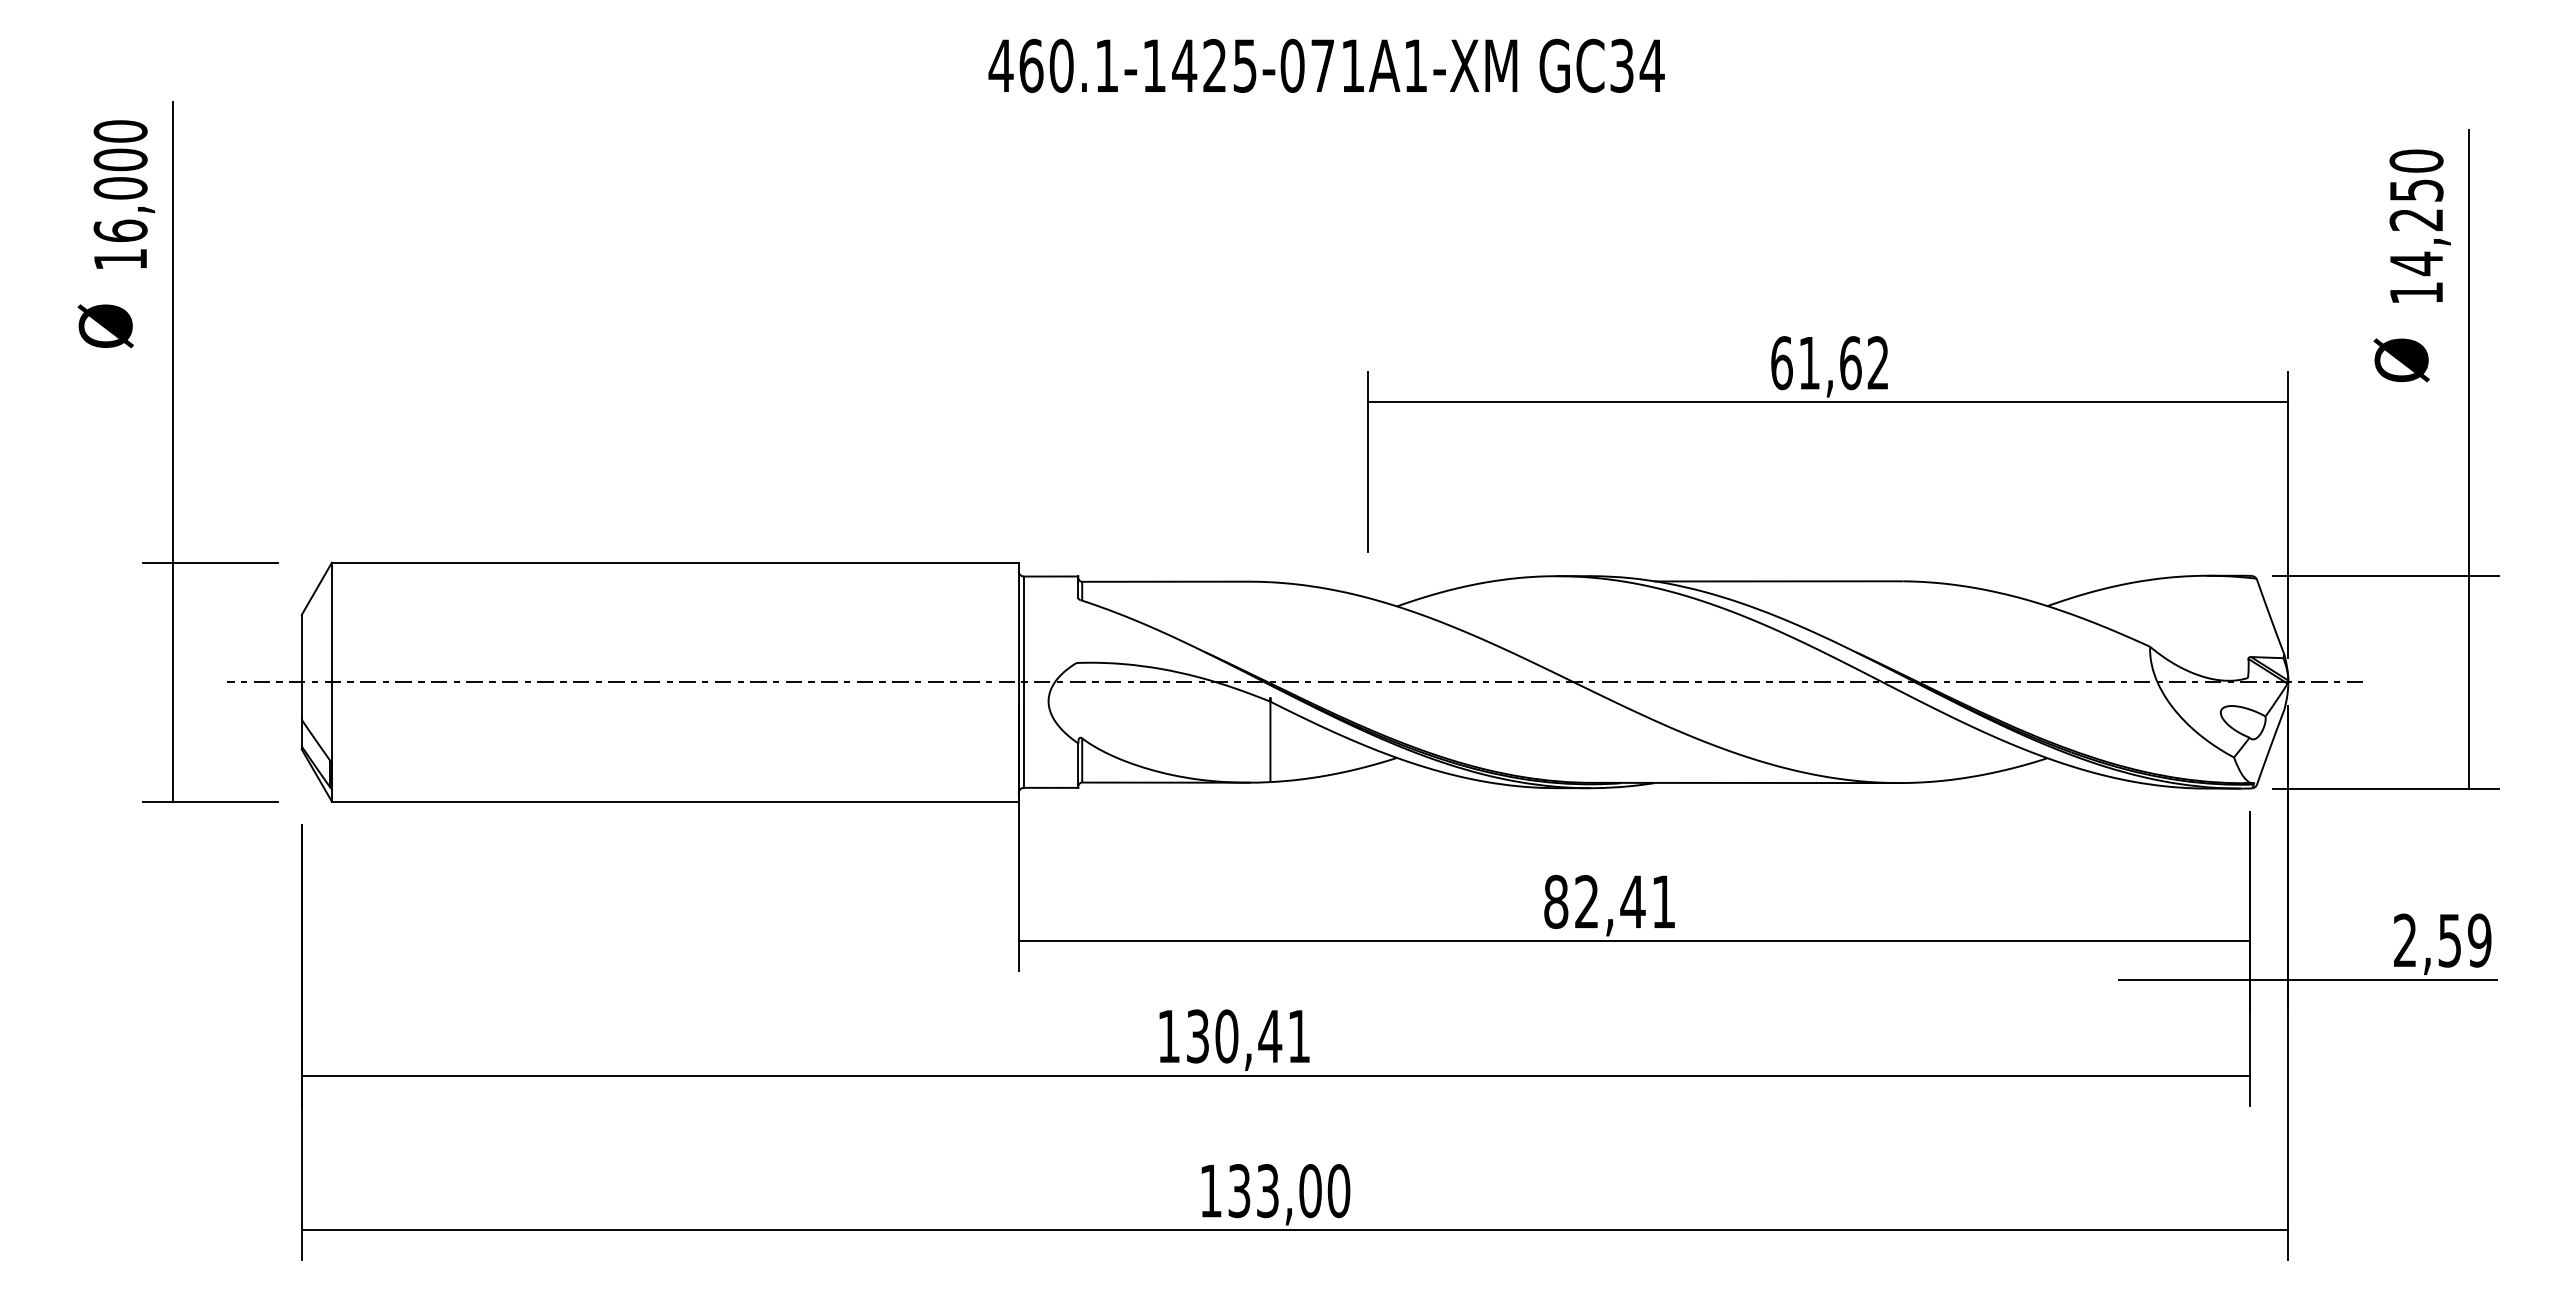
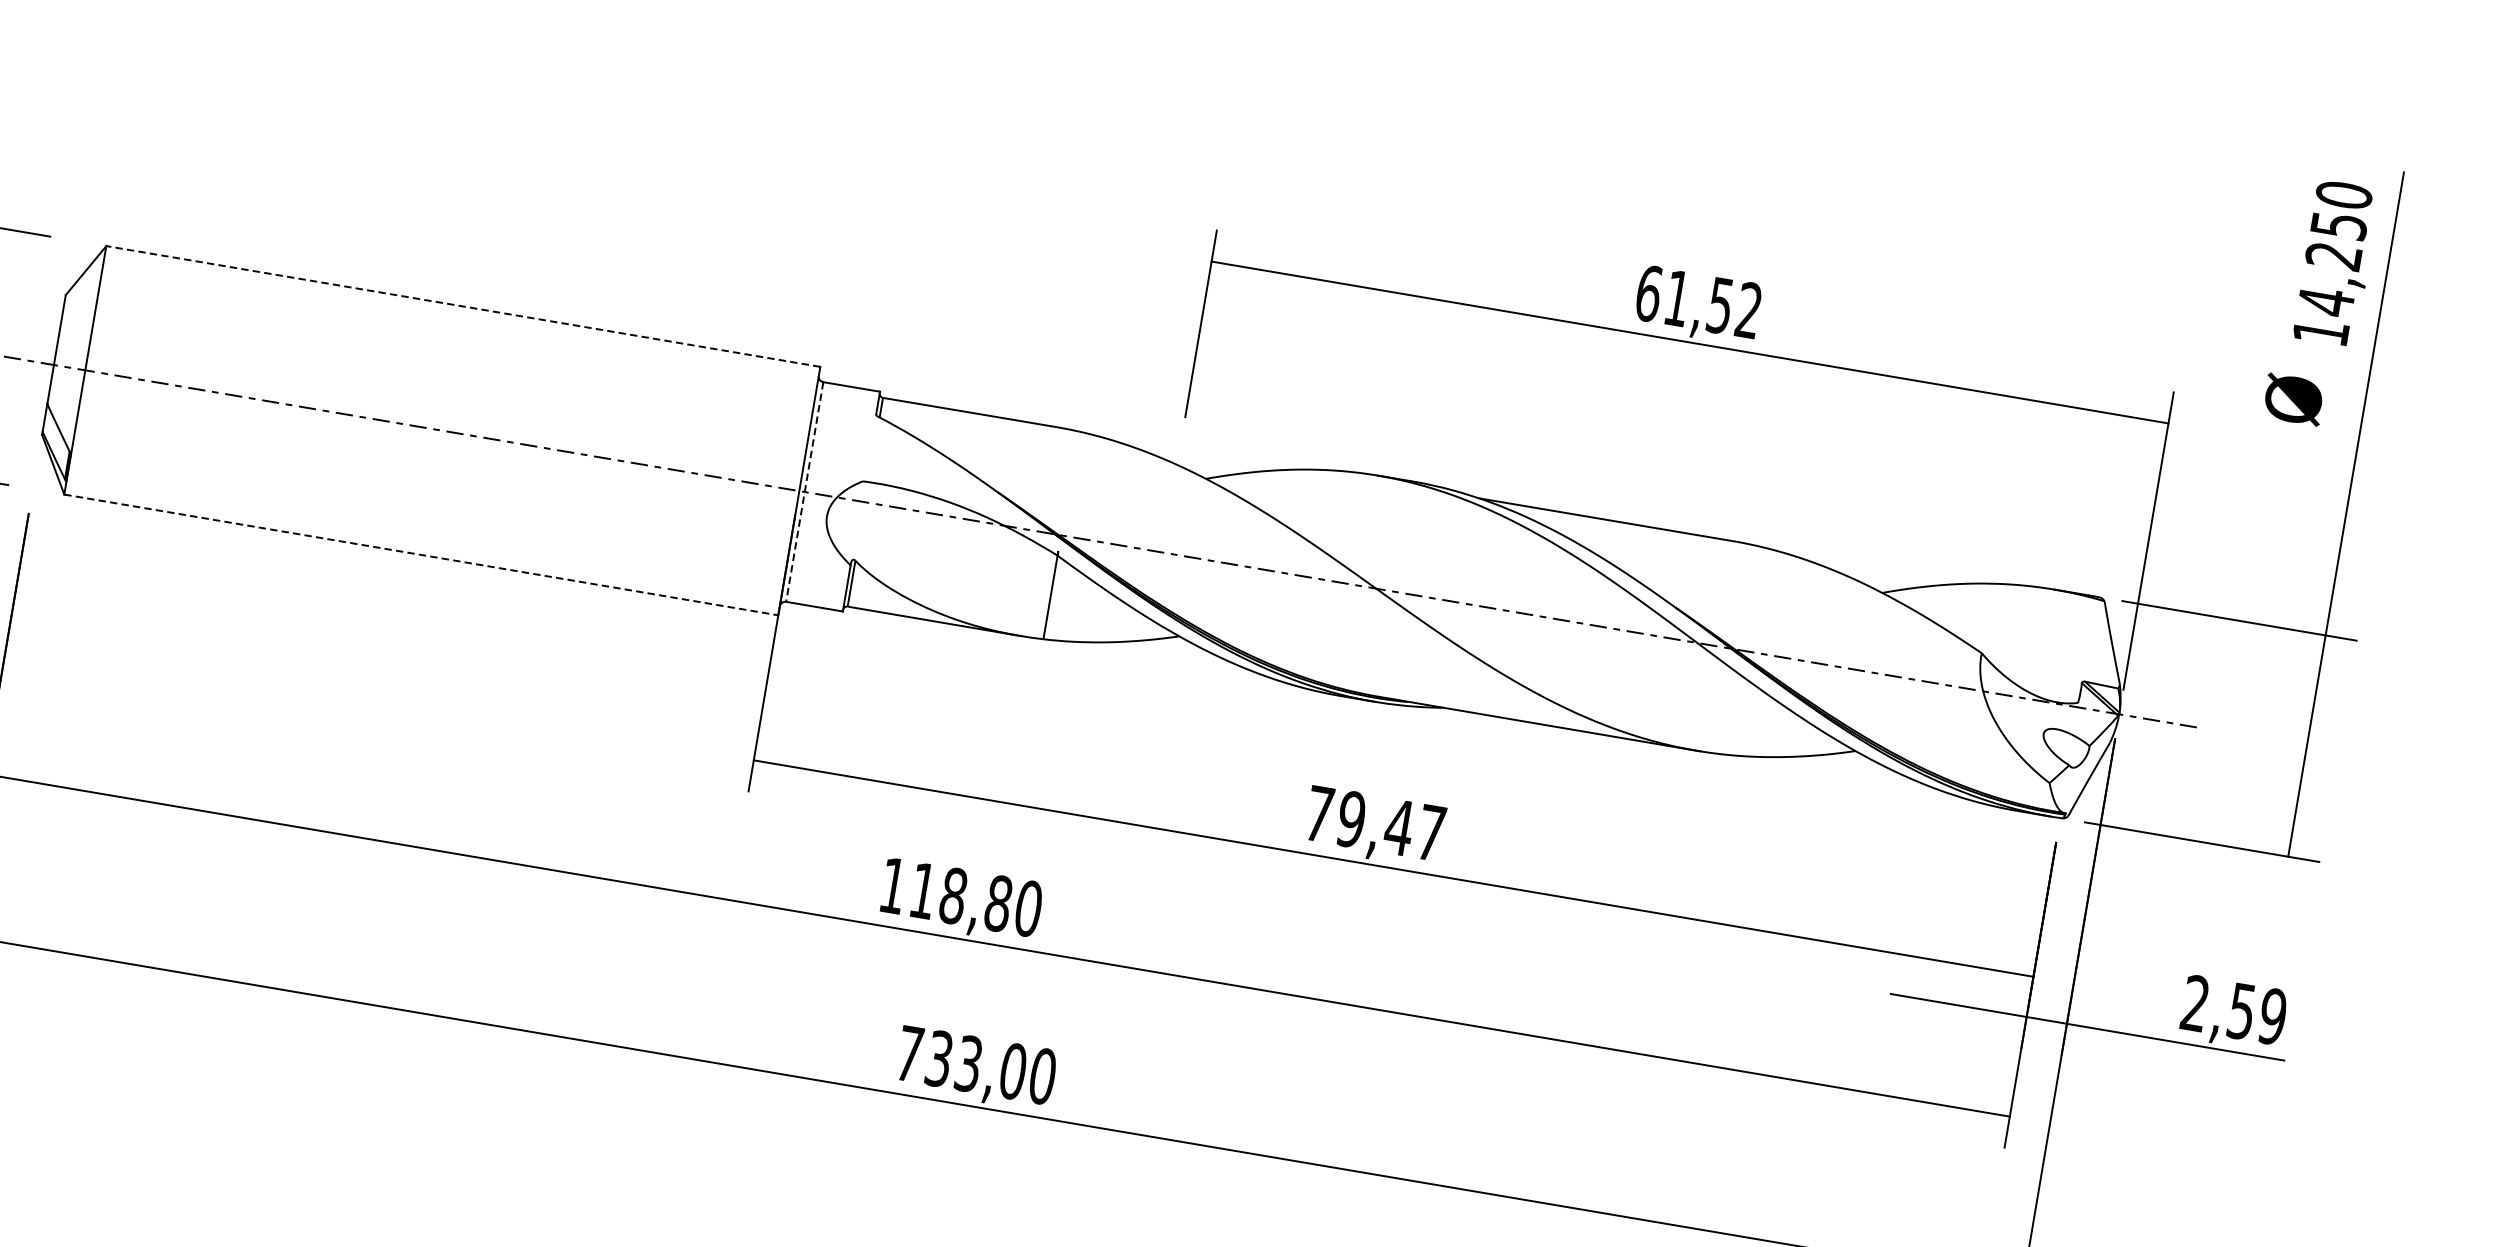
text: (1850, 363) -> (1720, 306), 61,62 -> 61,52
line: (674, 562) -> (462, 306), solid -> dashed
line: (1023, 682) -> (804, 492), solid -> dashed
line: (675, 801) -> (421, 554), solid -> dashed
text: (1609, 901) -> (1374, 822), 82,41 -> 79,47
text: (1248, 1036) -> (975, 899), 130,41 -> 118,80
text: (1210, 1191) -> (909, 1054), 133,00 -> 733,00

